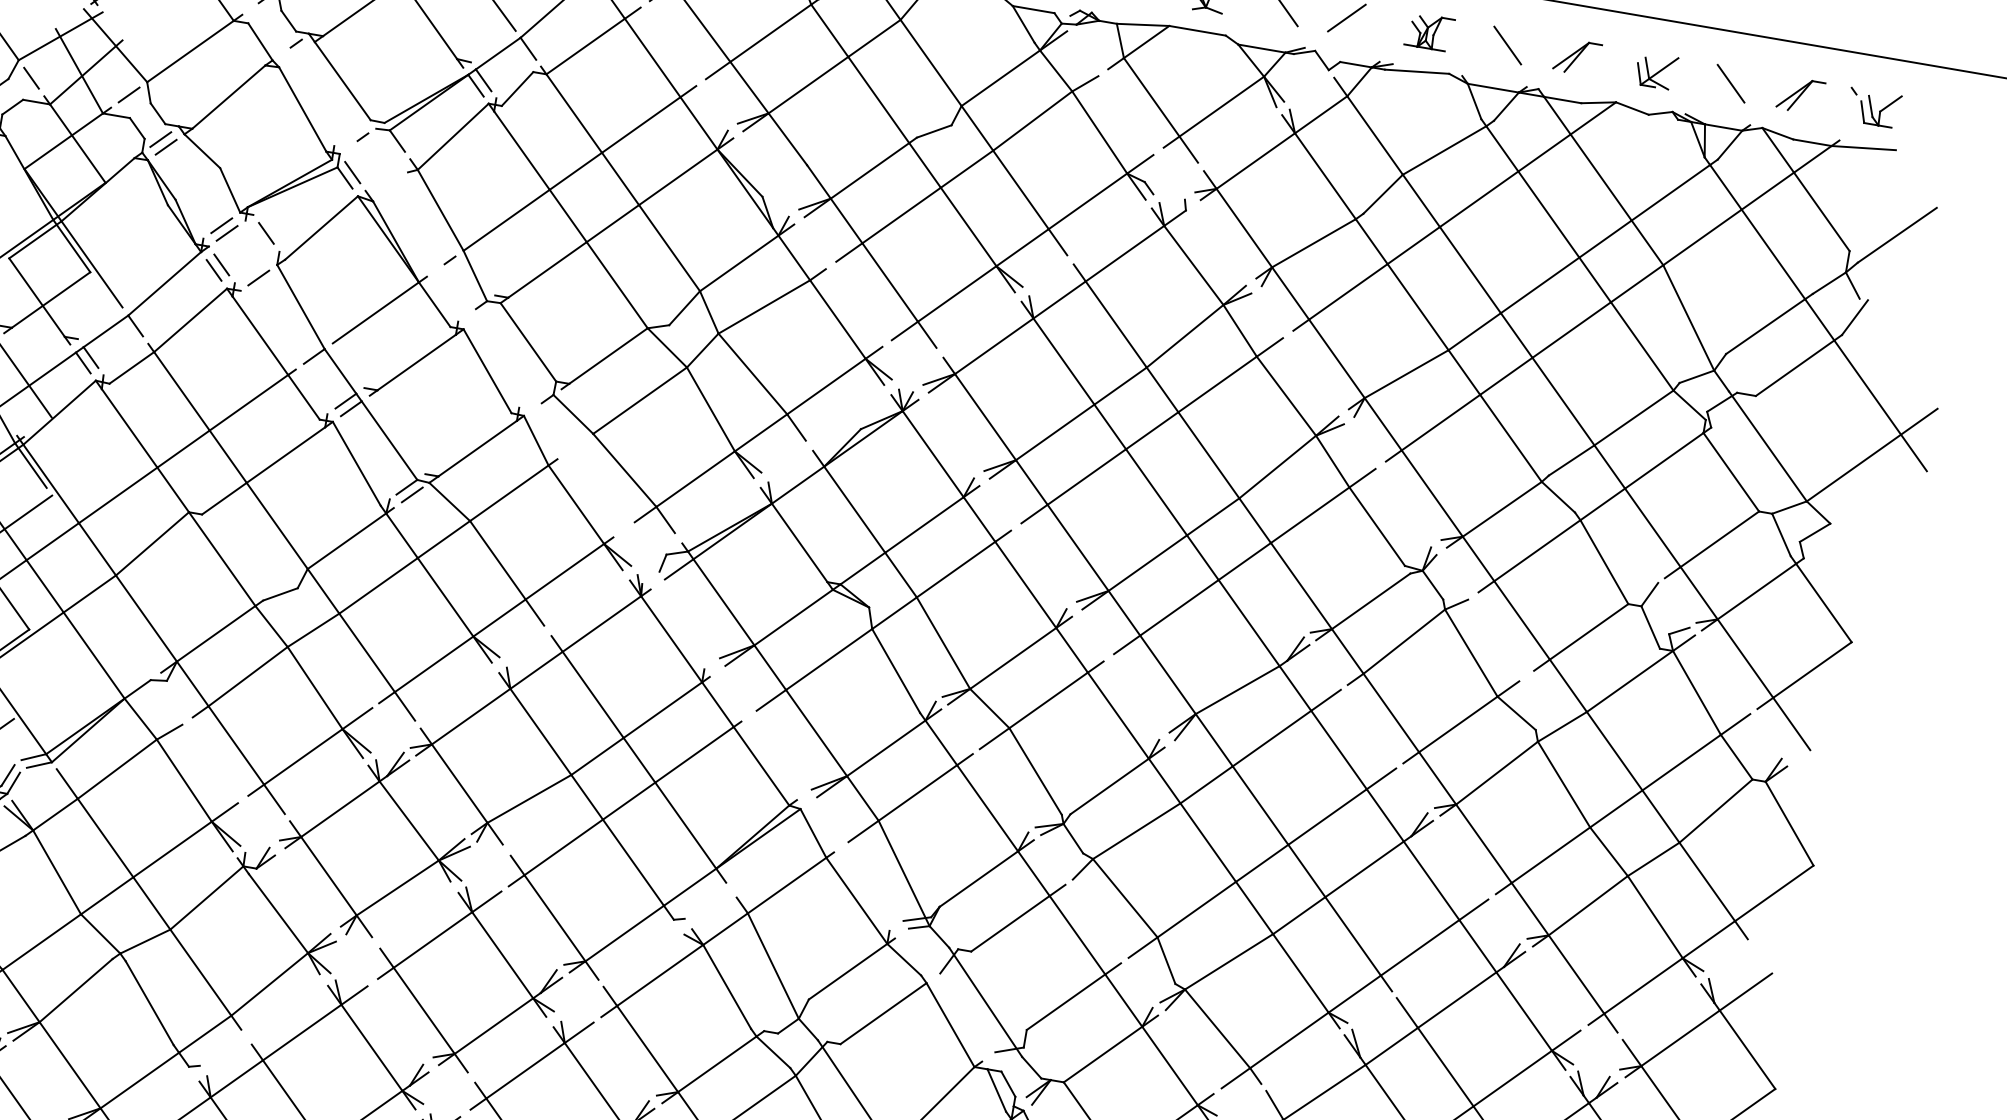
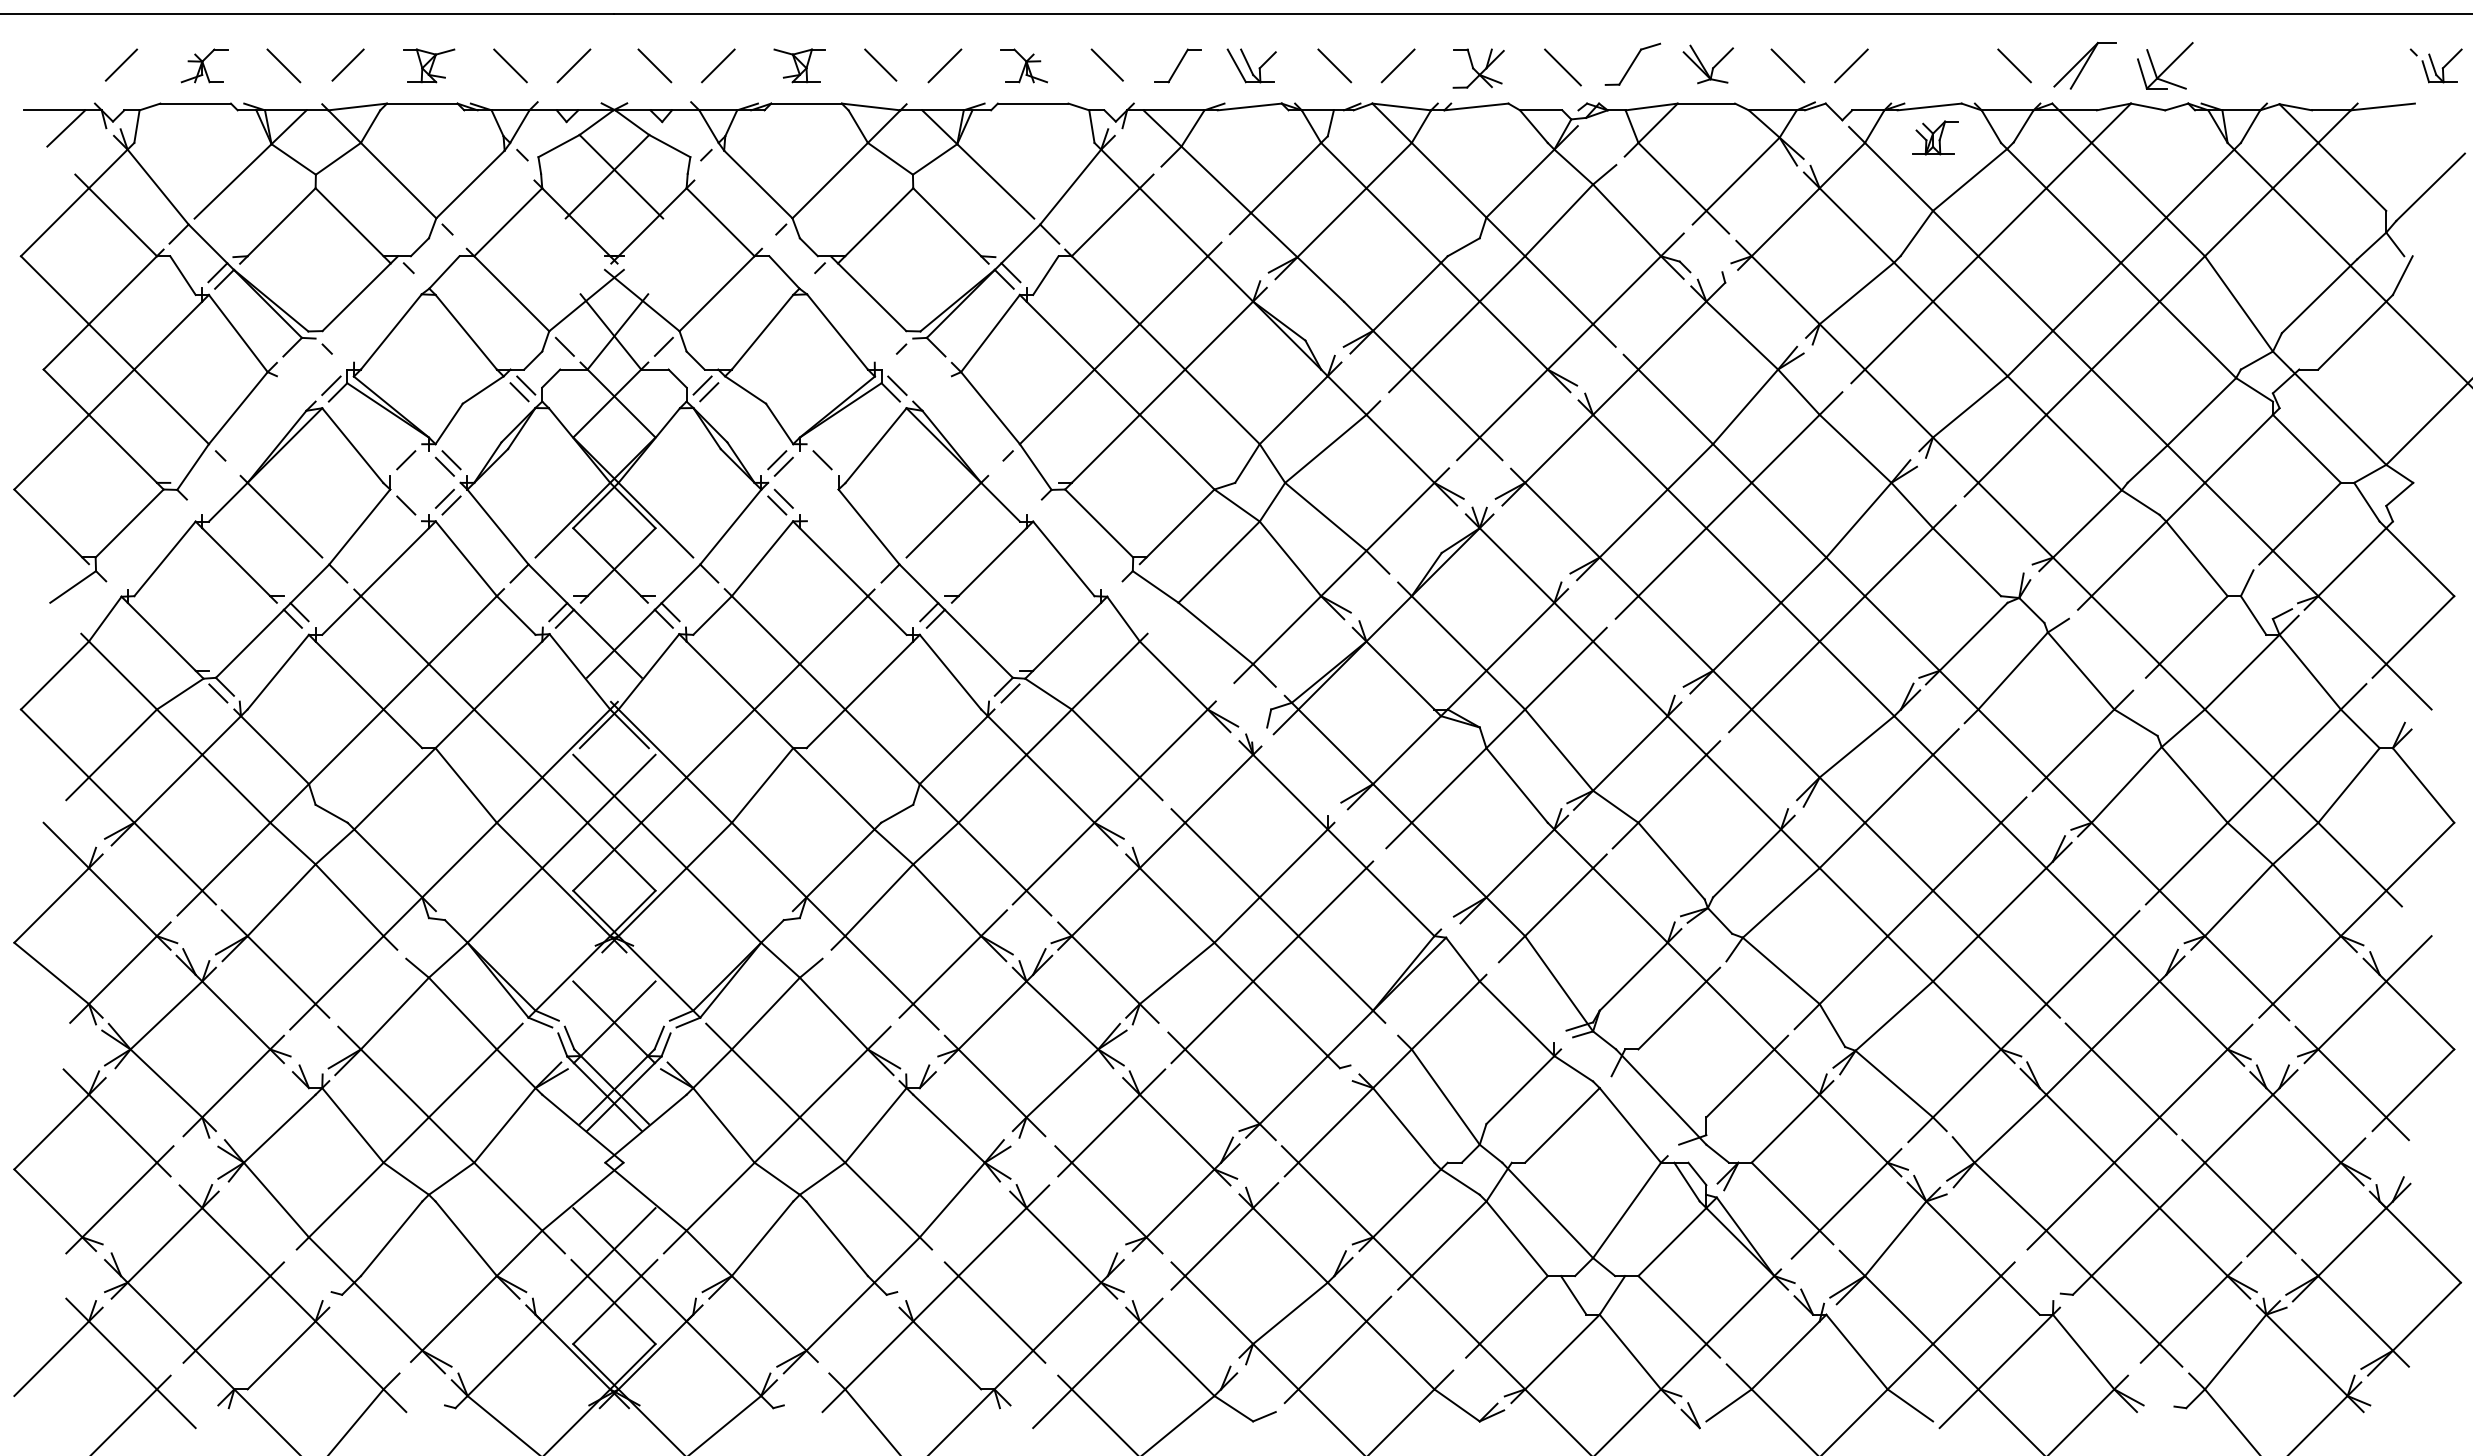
part: (1429, 31) -> (1935, 137), moved
part: (1577, 57) -> (2085, 65), size x1.4
part: (1656, 70) -> (2165, 65), size x1.4
line: (1730, 83) -> (2240, 65), removed
part: (1800, 95) -> (2311, 65), removed
part: (1873, 107) -> (2435, 65), moved
line: (258, 277) -> (822, 505), removed

